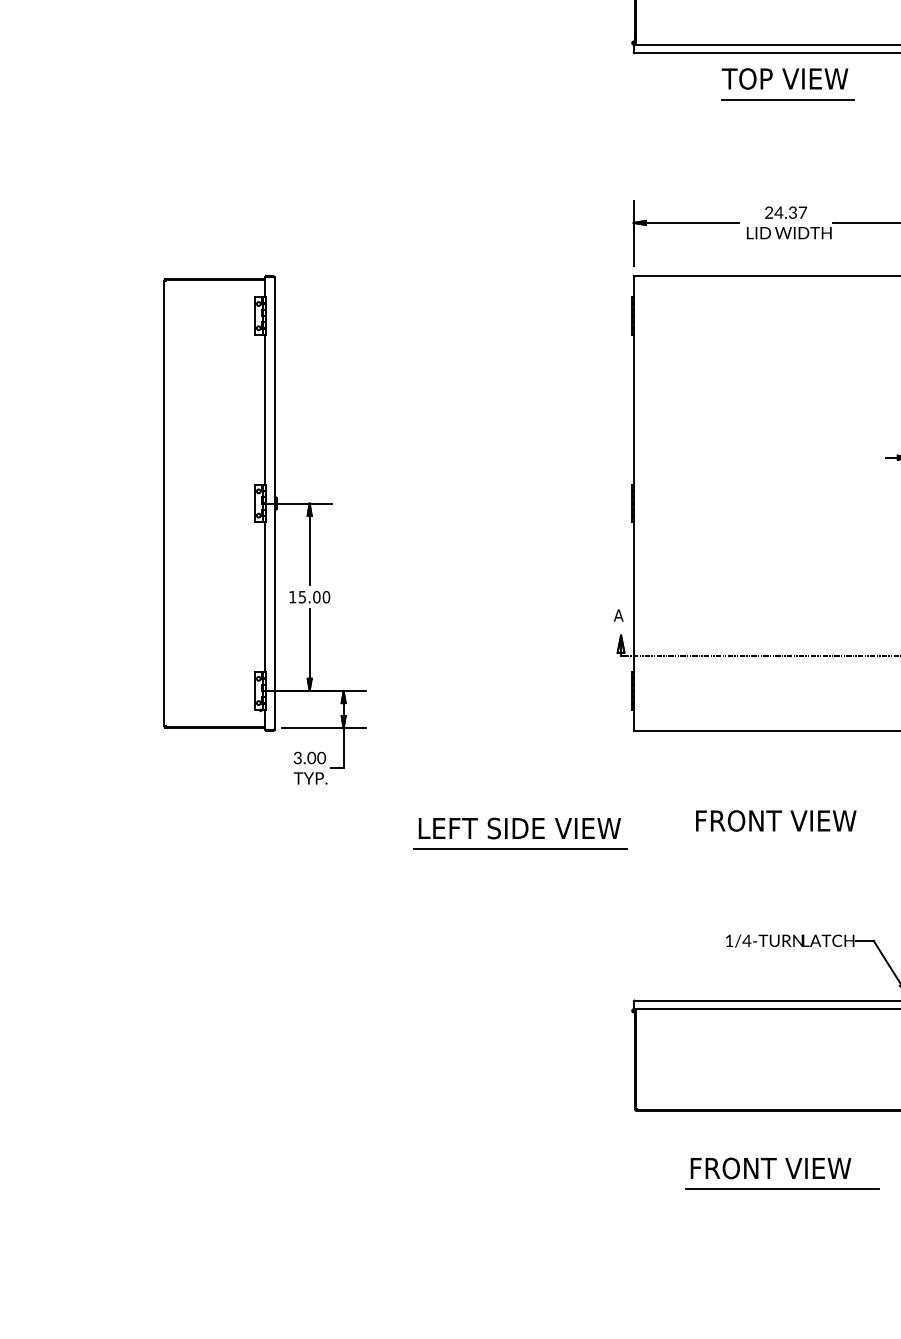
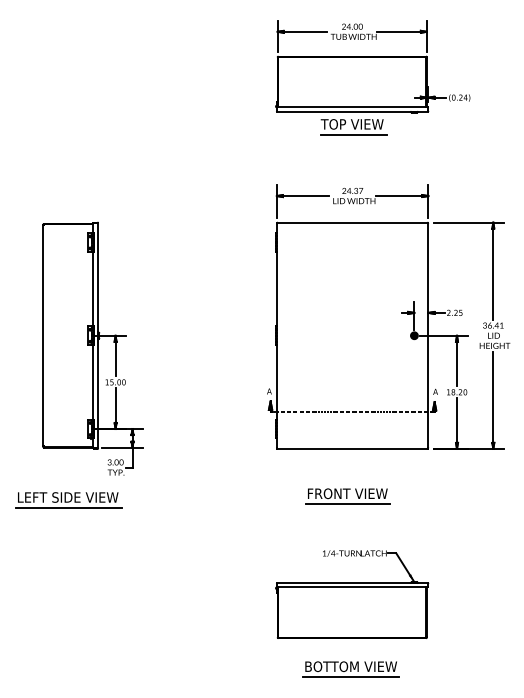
part: (520, 834) -> (68, 500), moved
line: (775, 842) -> (347, 504), added
text: (783, 1167) -> (351, 666), FRONT VIEW -> BOTTOM VIEW

